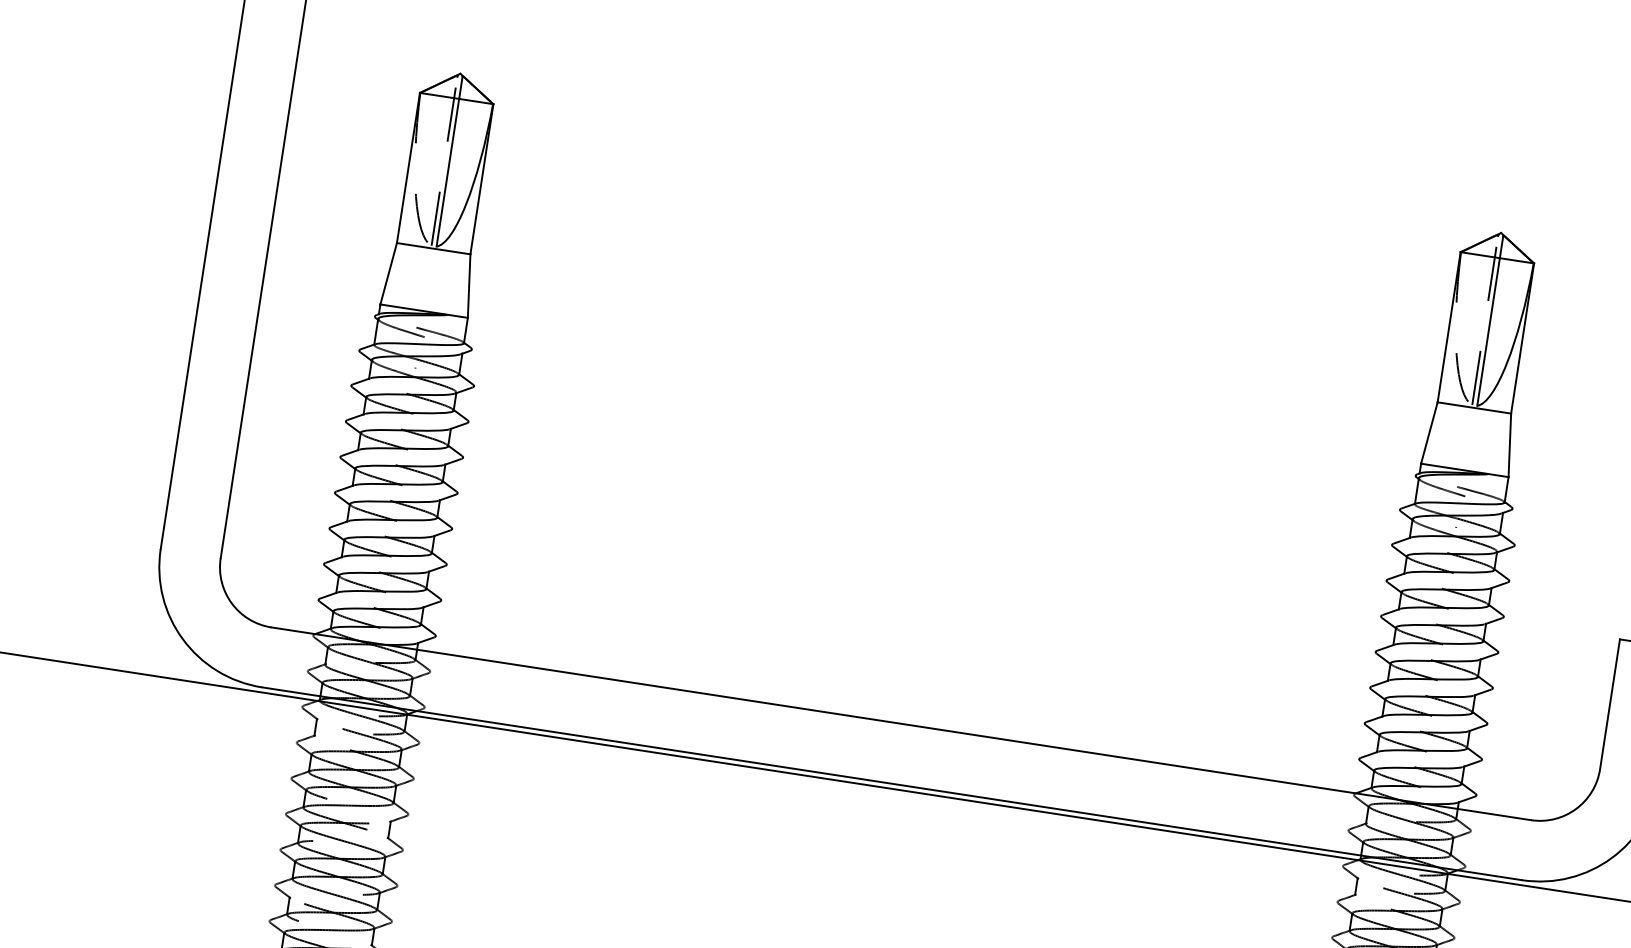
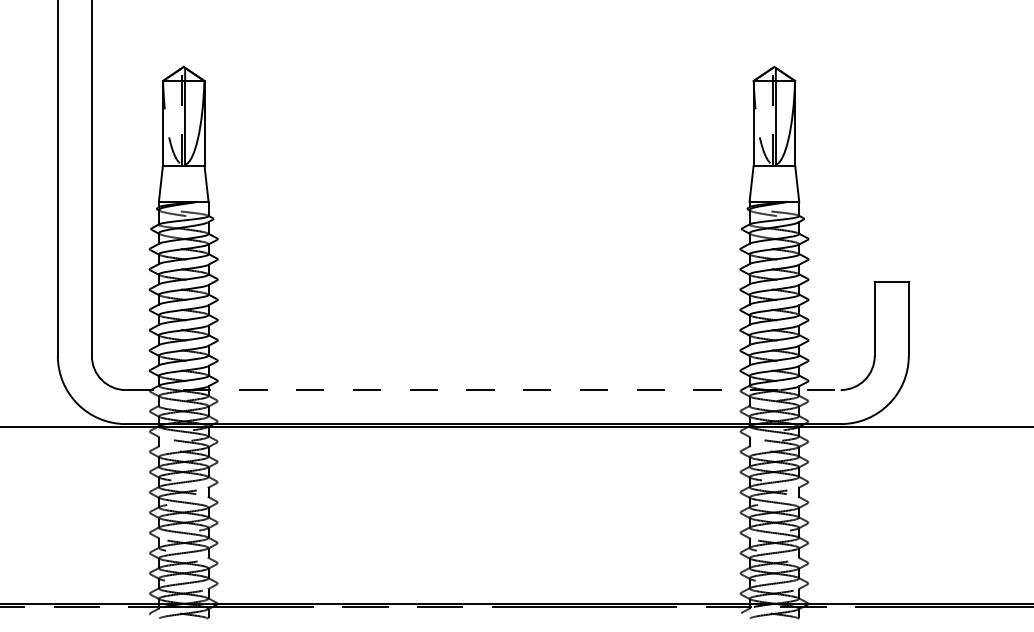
line: (901, 724) -> (483, 390), solid -> dashed

